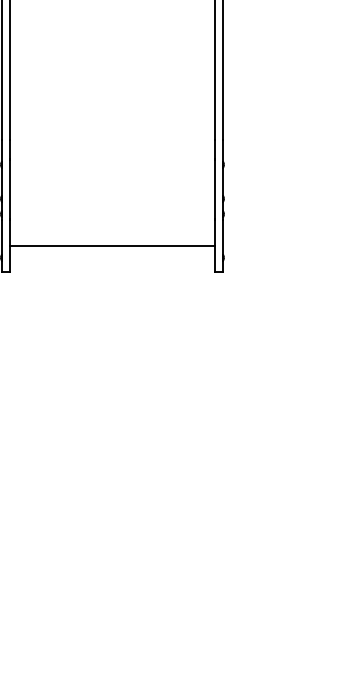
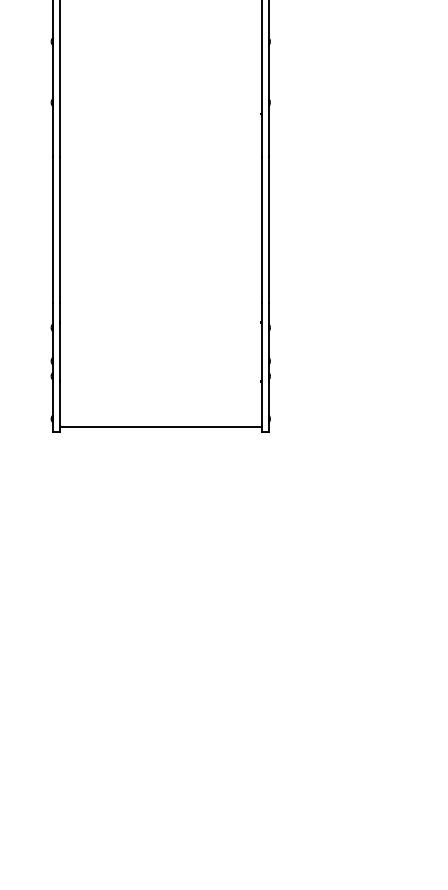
line: (112, 246) -> (160, 426), moved

